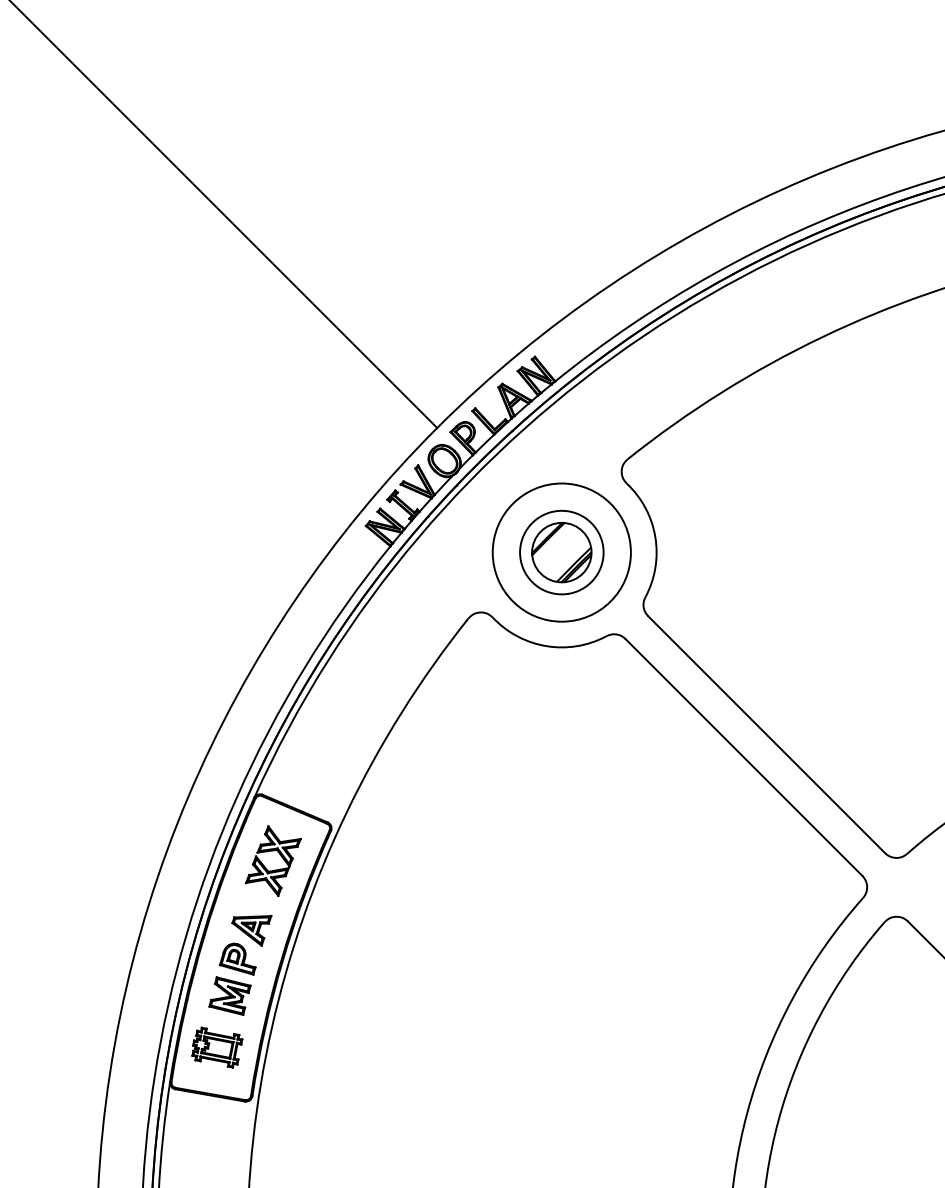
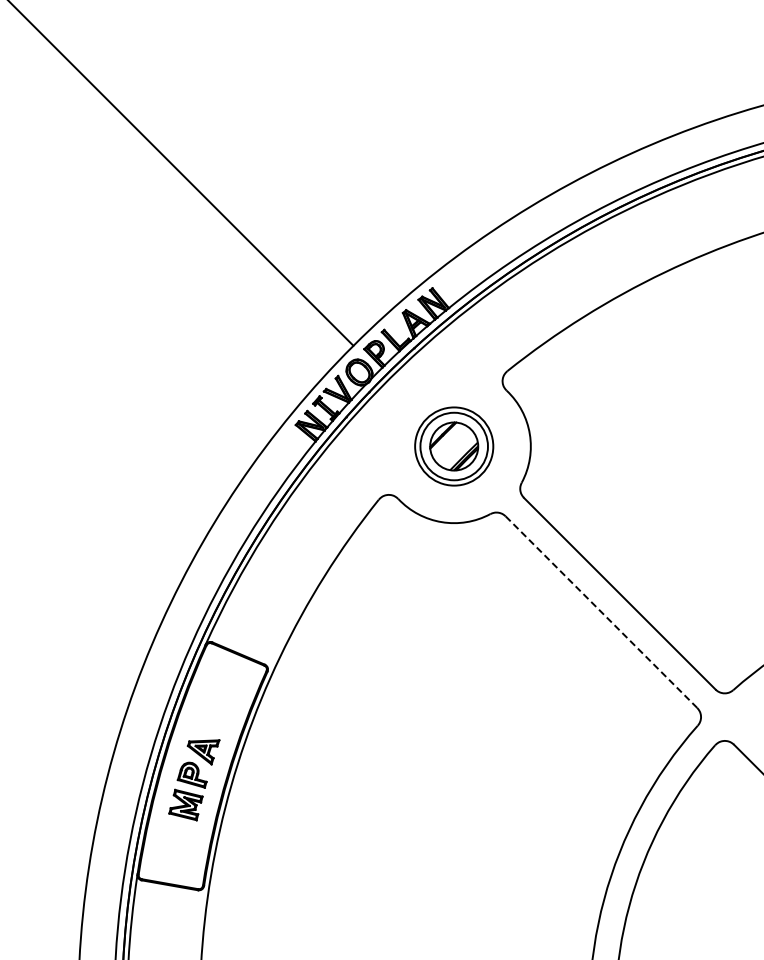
circle: (562, 552) -> (454, 446), size x0.7
line: (744, 757) -> (601, 612), solid -> dashed
part: (272, 860) -> (220, 695), removed
part: (217, 1047) -> (175, 846), removed

